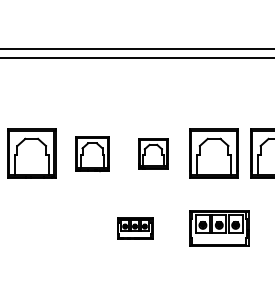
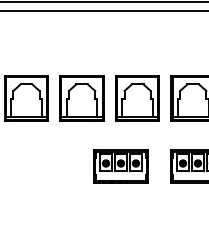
part: (92, 153) -> (82, 97), size x1.43
part: (153, 153) -> (137, 97), size x1.67
part: (134, 228) -> (120, 166), size x1.67

